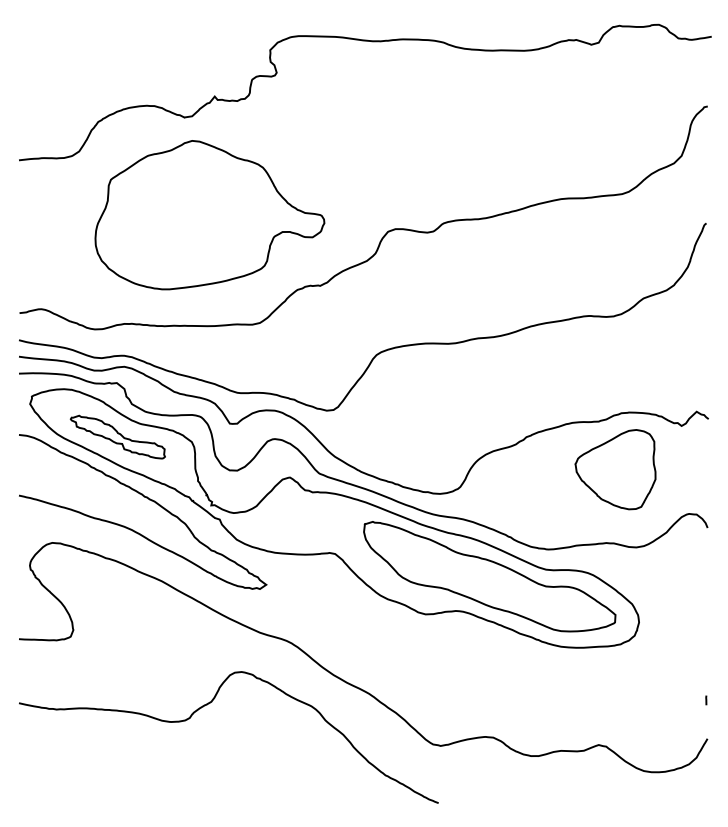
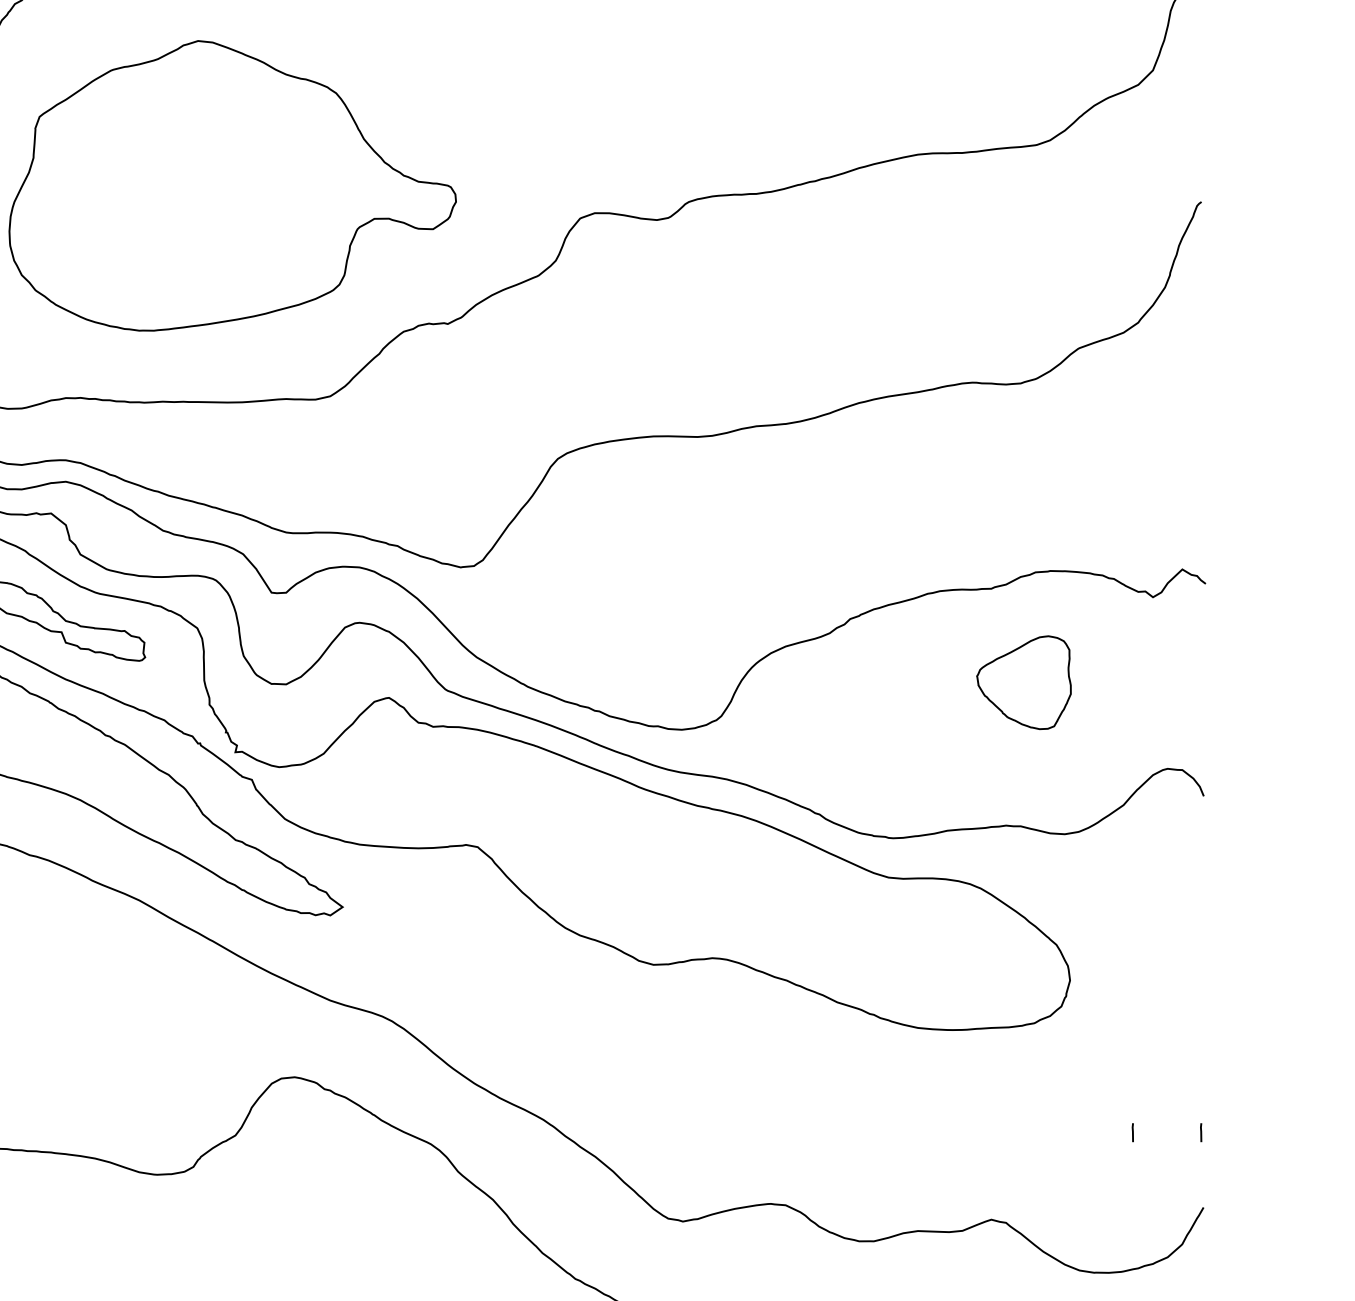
part: (615, 469) -> (1023, 682), size x0.6
part: (489, 576) -> (778, 890), removed
line: (671, 700) -> (1133, 1132), added

